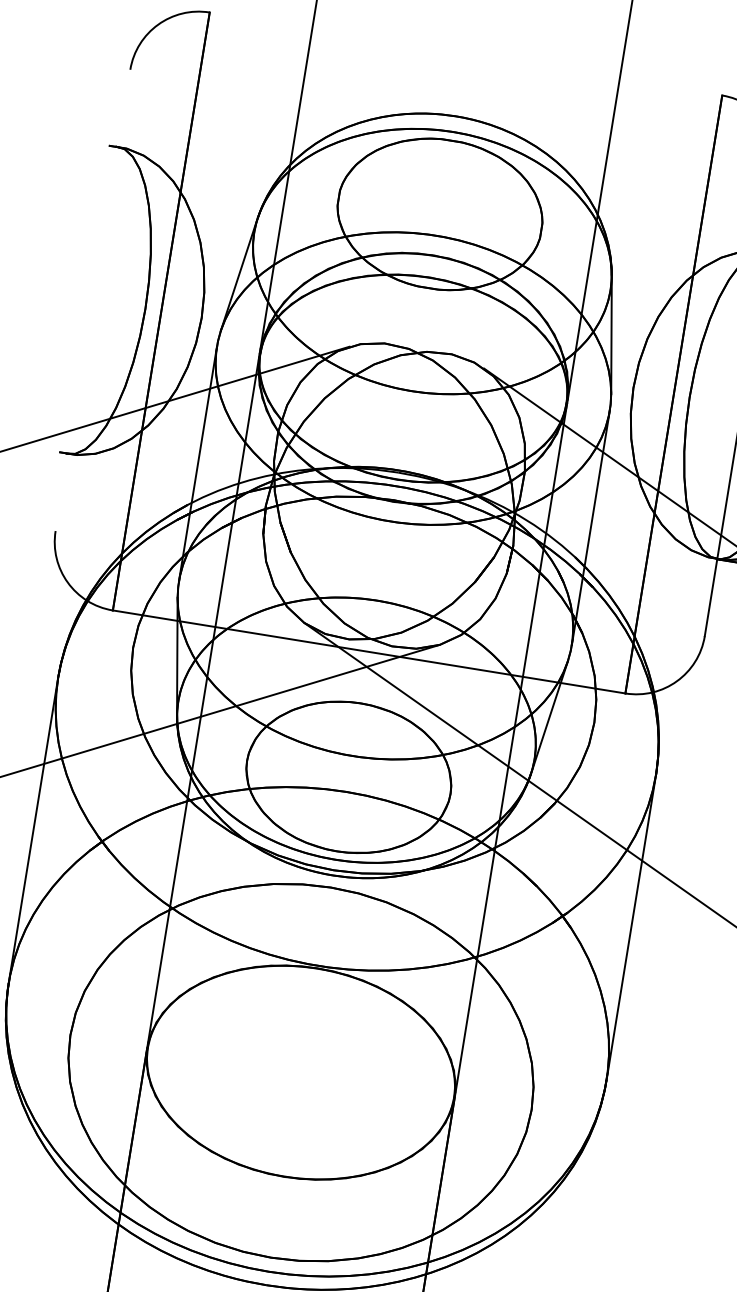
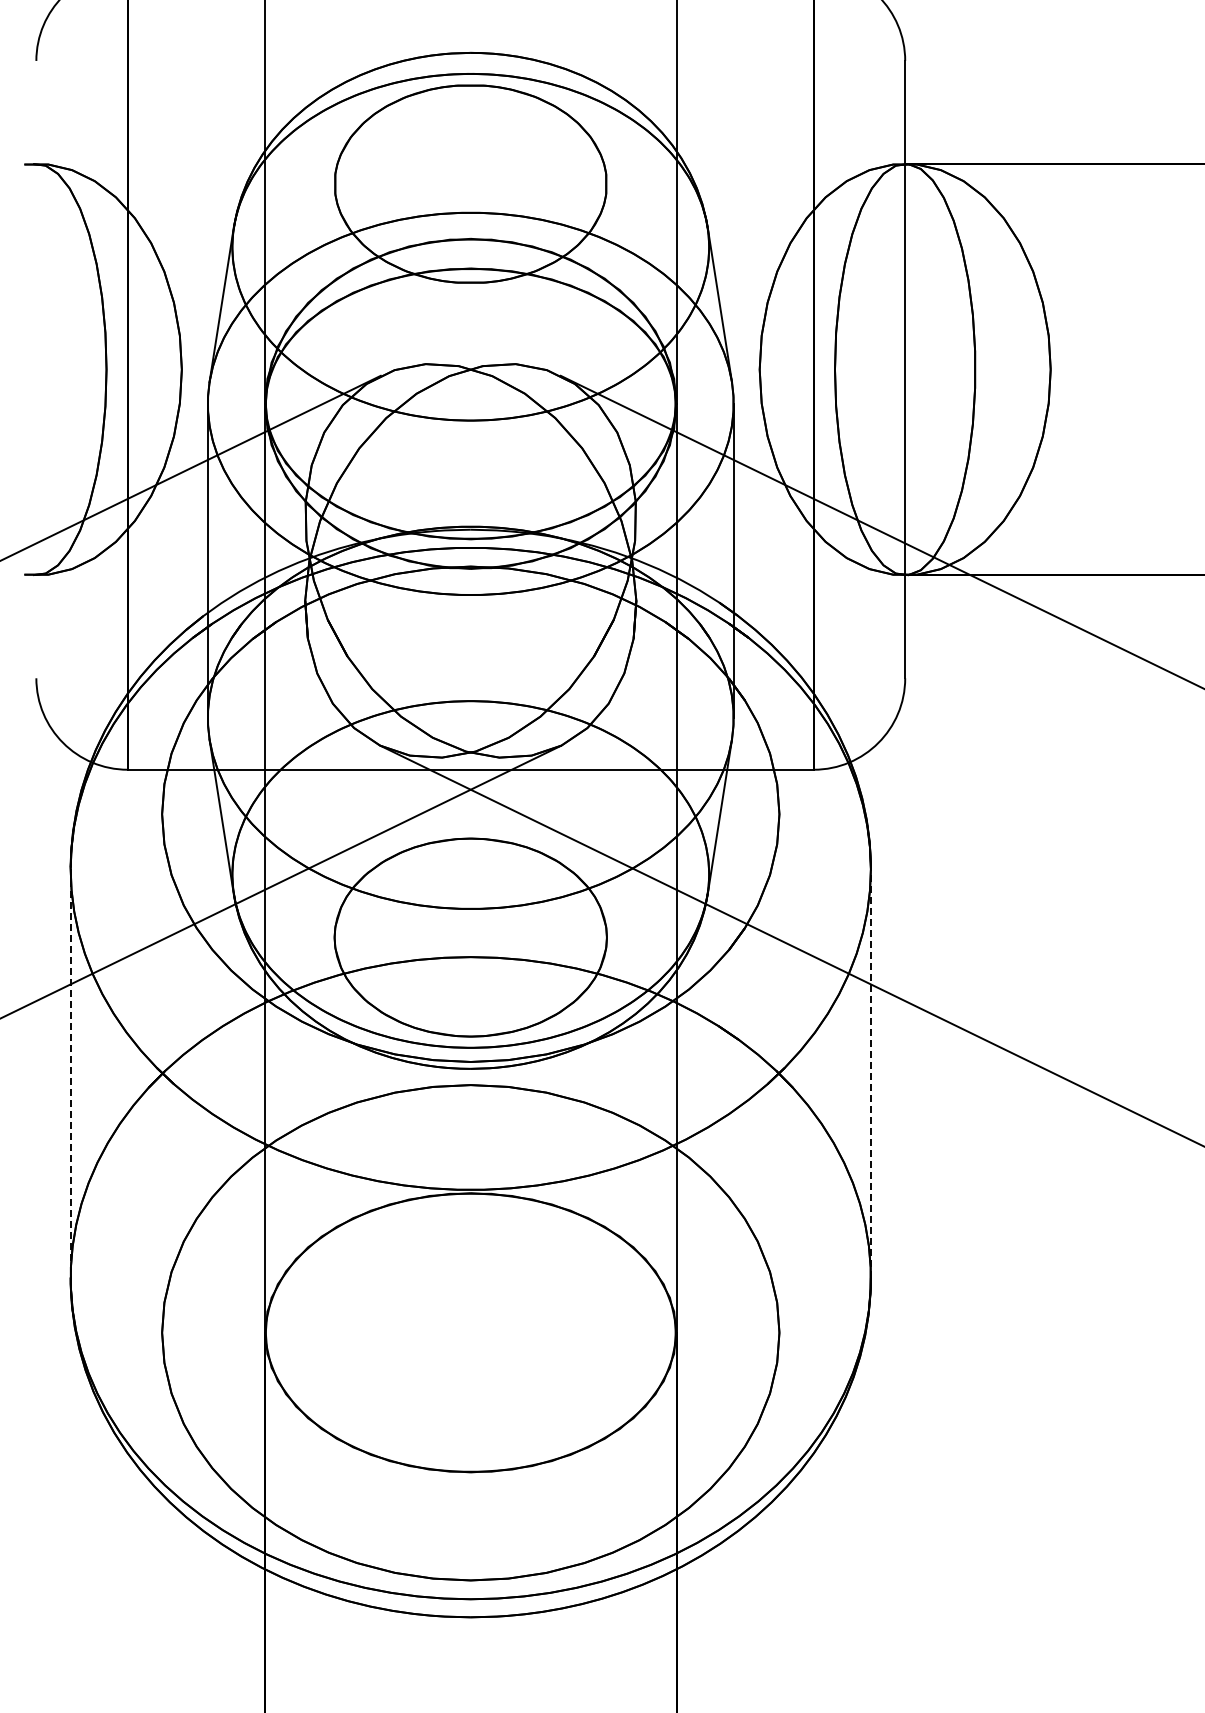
line: (33, 830) -> (70, 1073), solid -> dashed
line: (631, 927) -> (870, 1073), solid -> dashed

